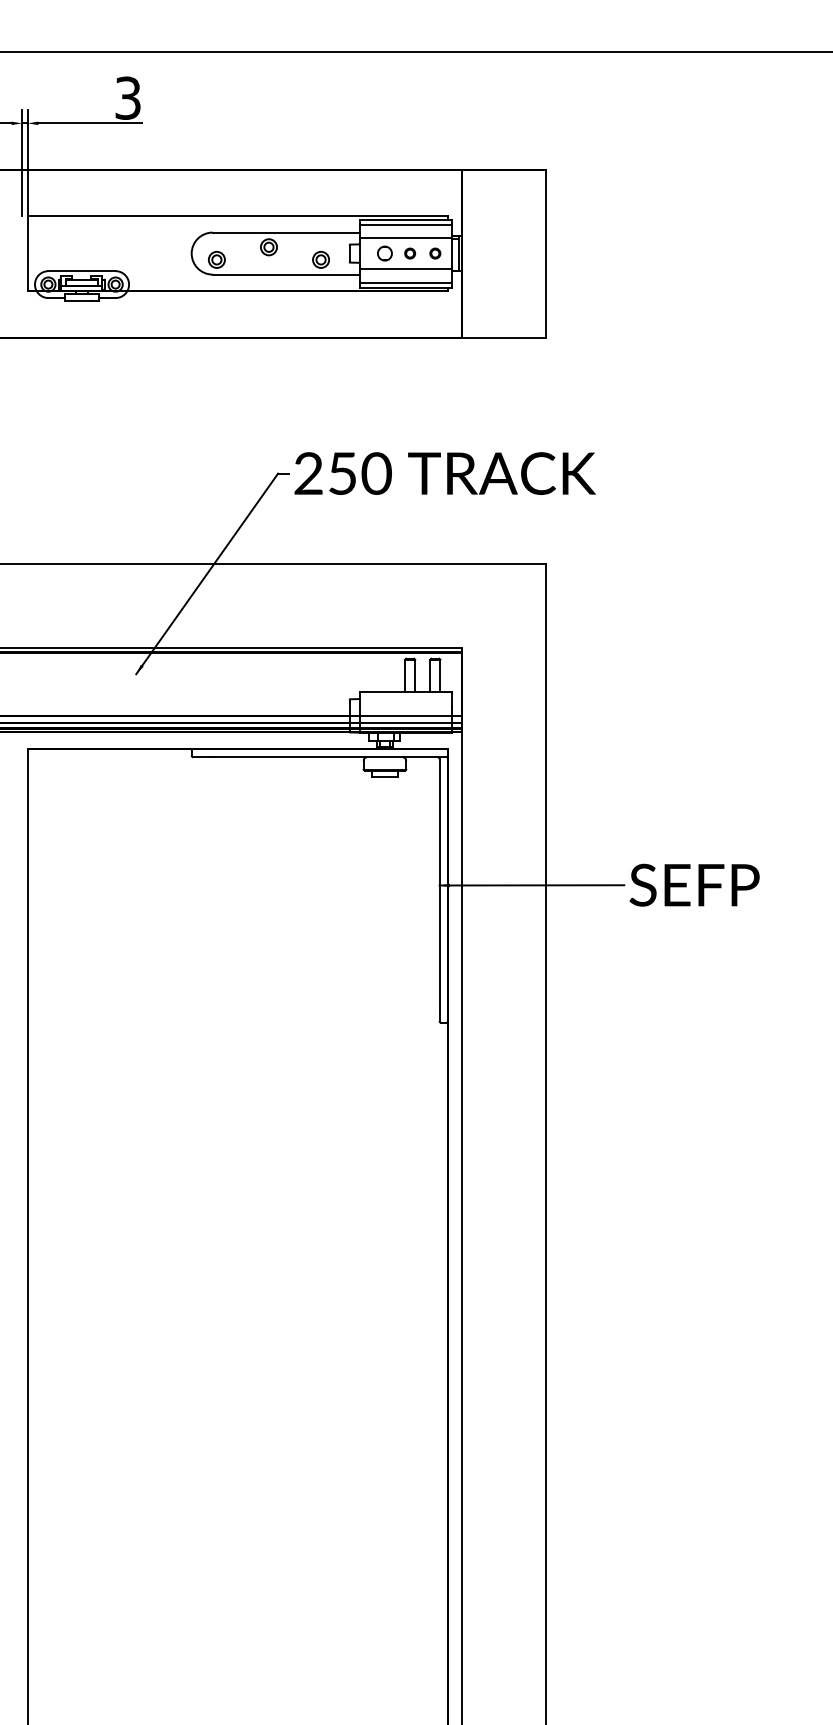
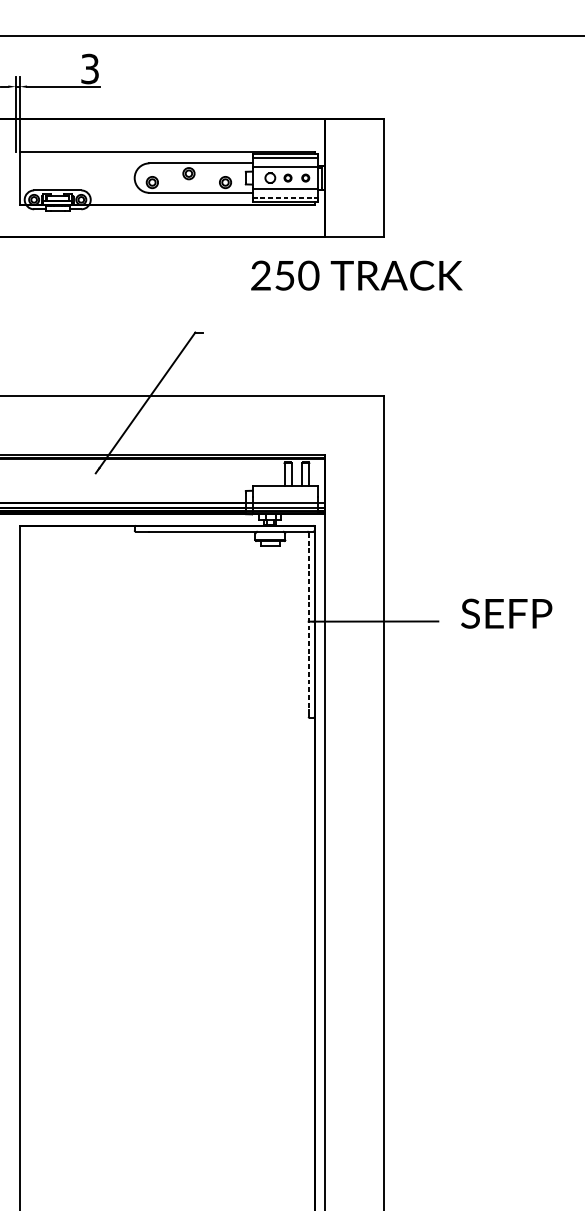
line: (406, 282) -> (285, 198), solid -> dashed
text: (444, 473) -> (356, 275), moved
text: (694, 884) -> (506, 613), moved
line: (439, 886) -> (308, 622), solid -> dashed

